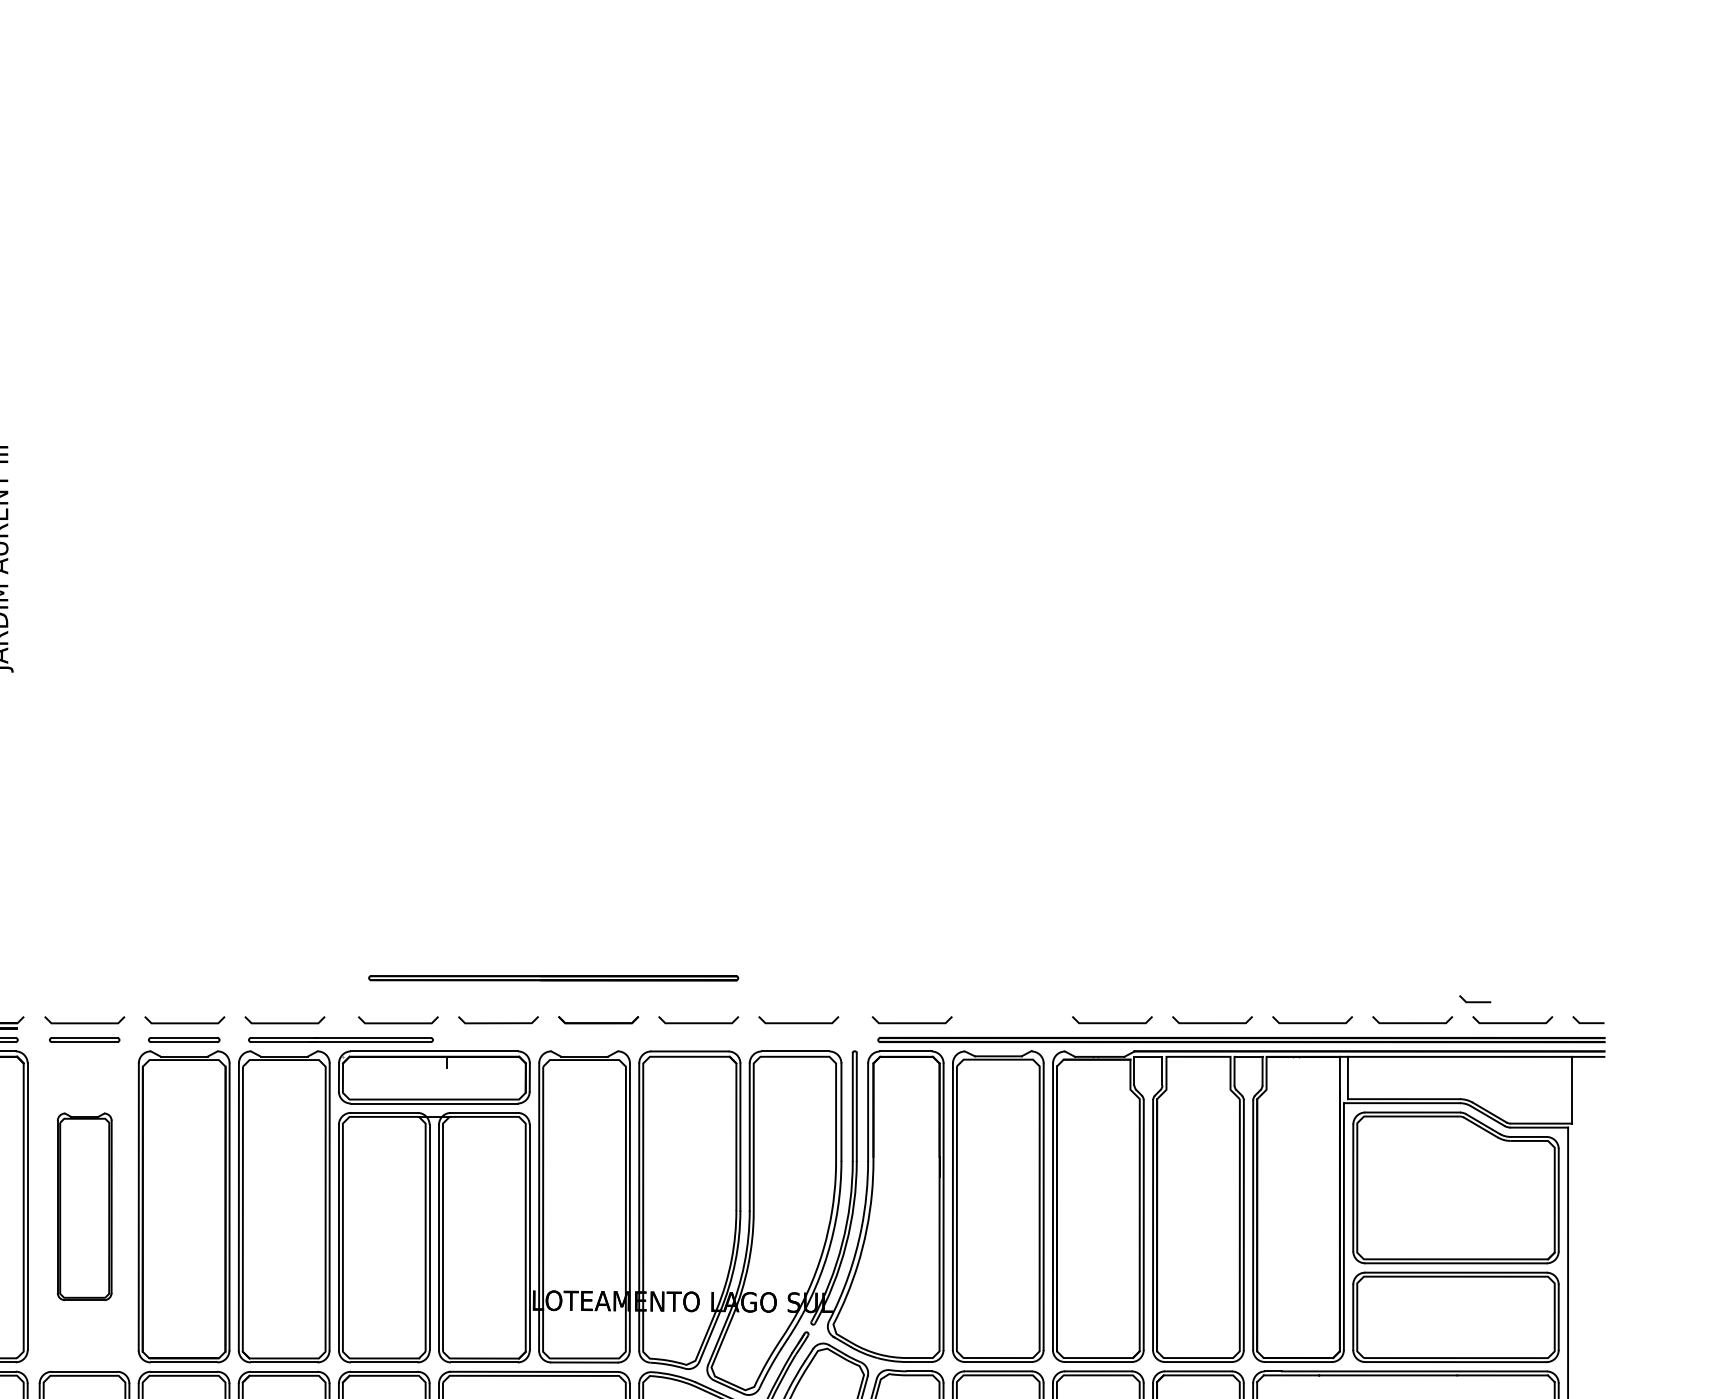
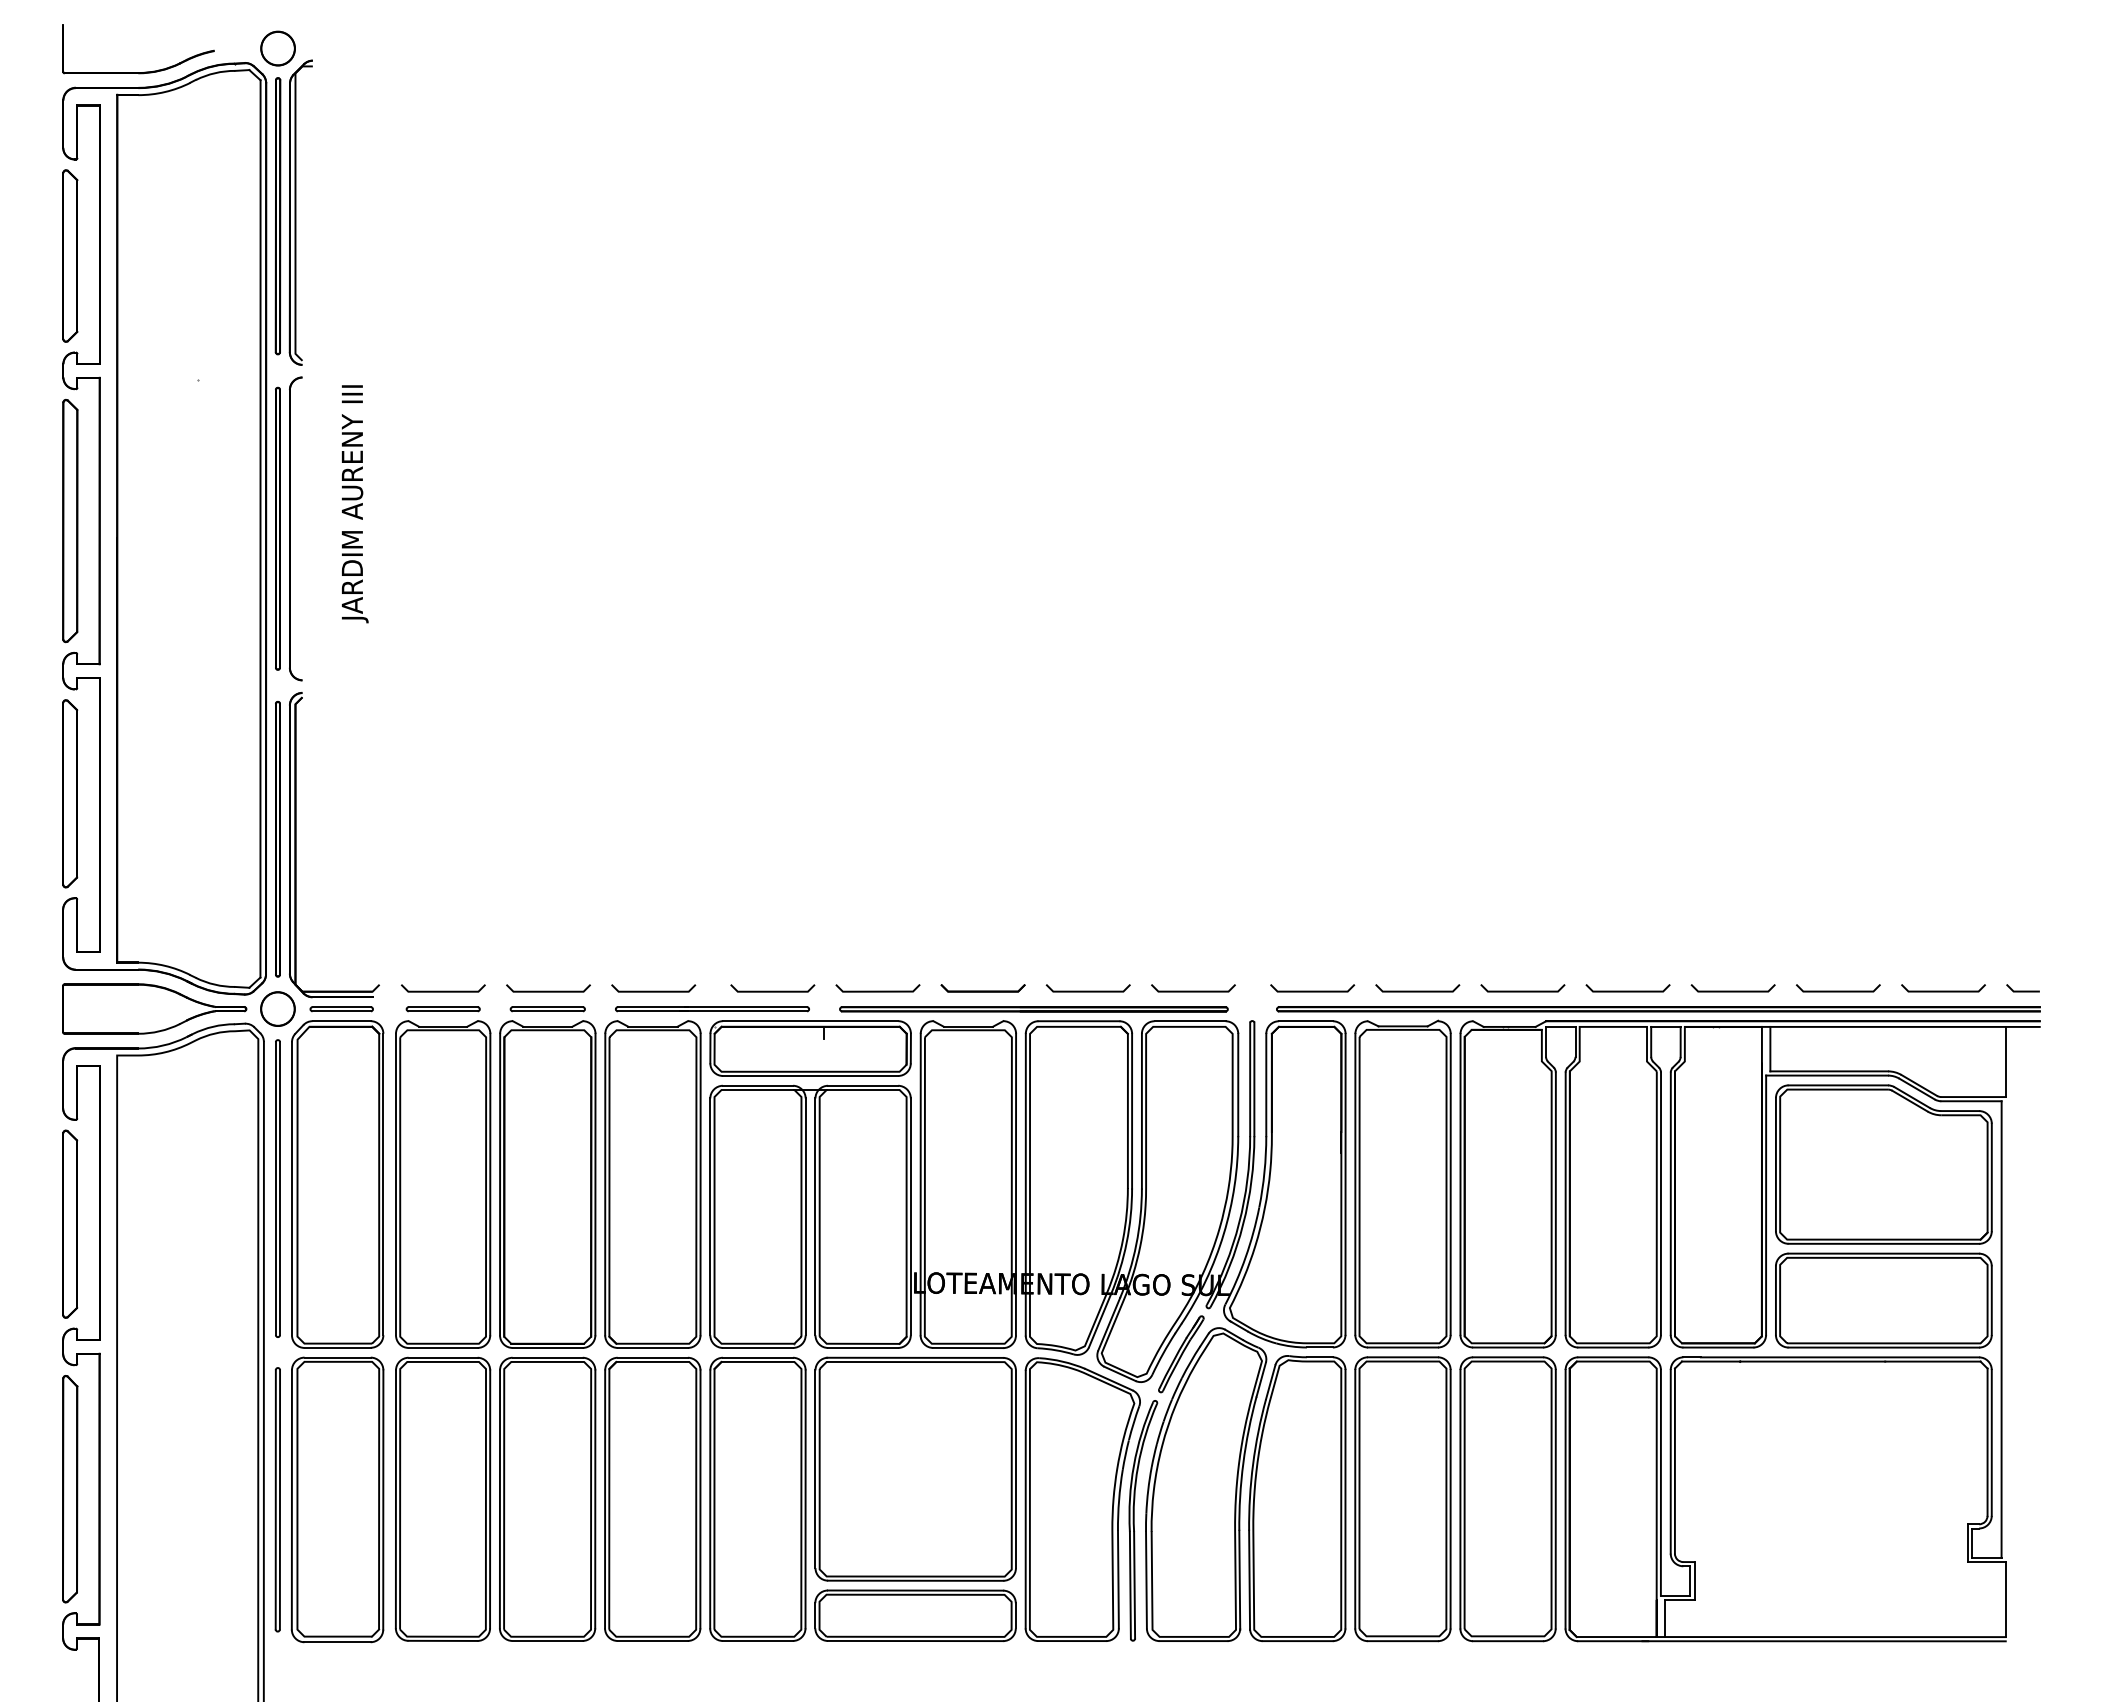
part: (553, 978) -> (1033, 1009), moved
line: (1474, 1001) -> (1903, 968), removed
line: (1012, 1022) -> (1417, 990), added
part: (84, 1206) -> (443, 1184), size x1.67

